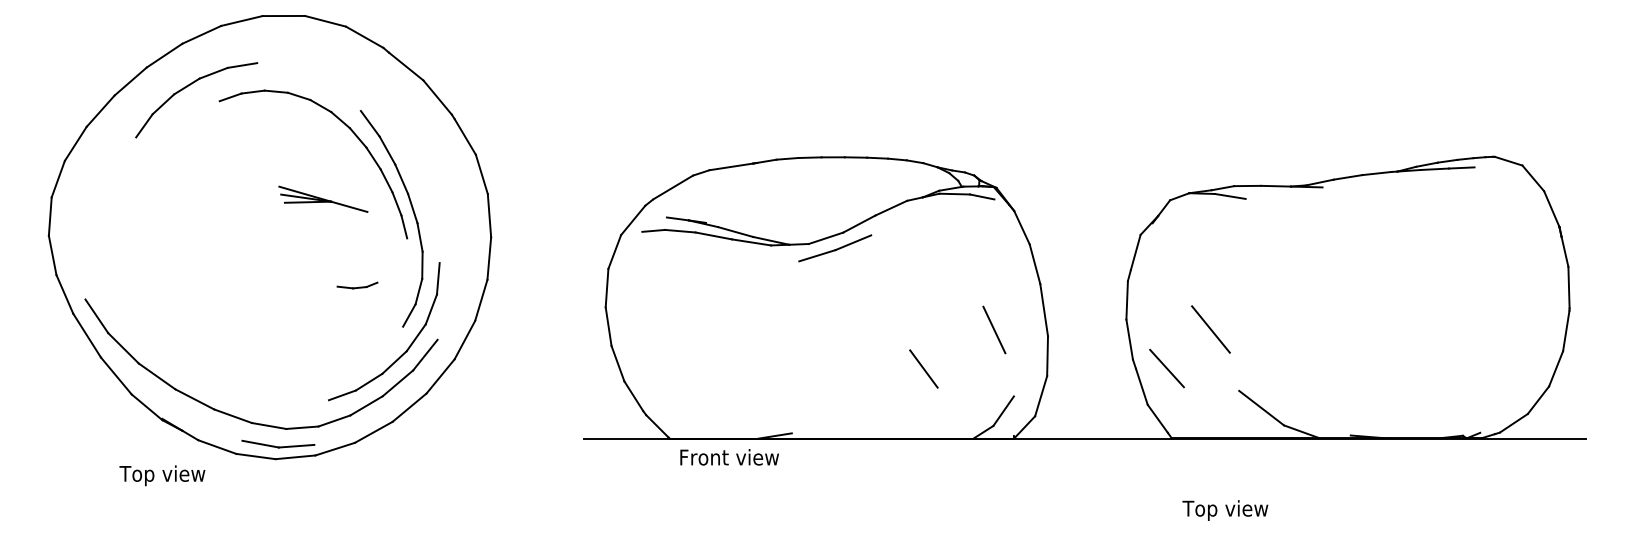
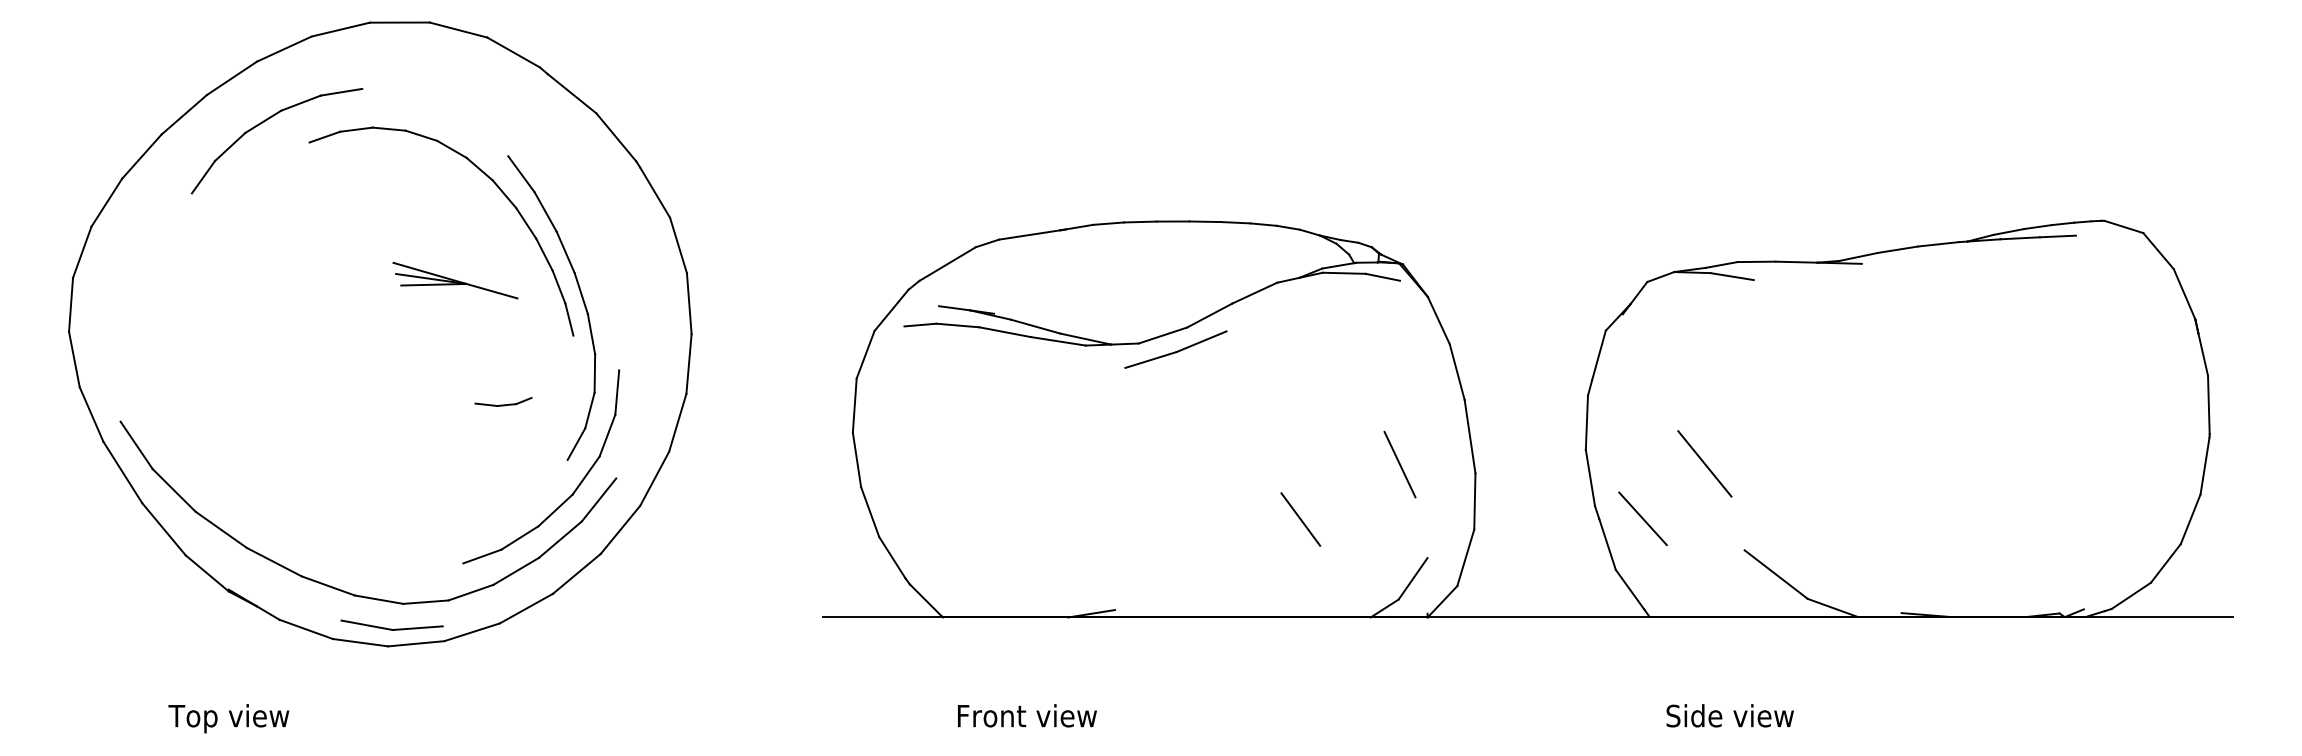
text: (729, 457) -> (1027, 715), moved
text: (162, 475) -> (228, 718), moved
text: (1227, 510) -> (1728, 718), Top view -> Side view

